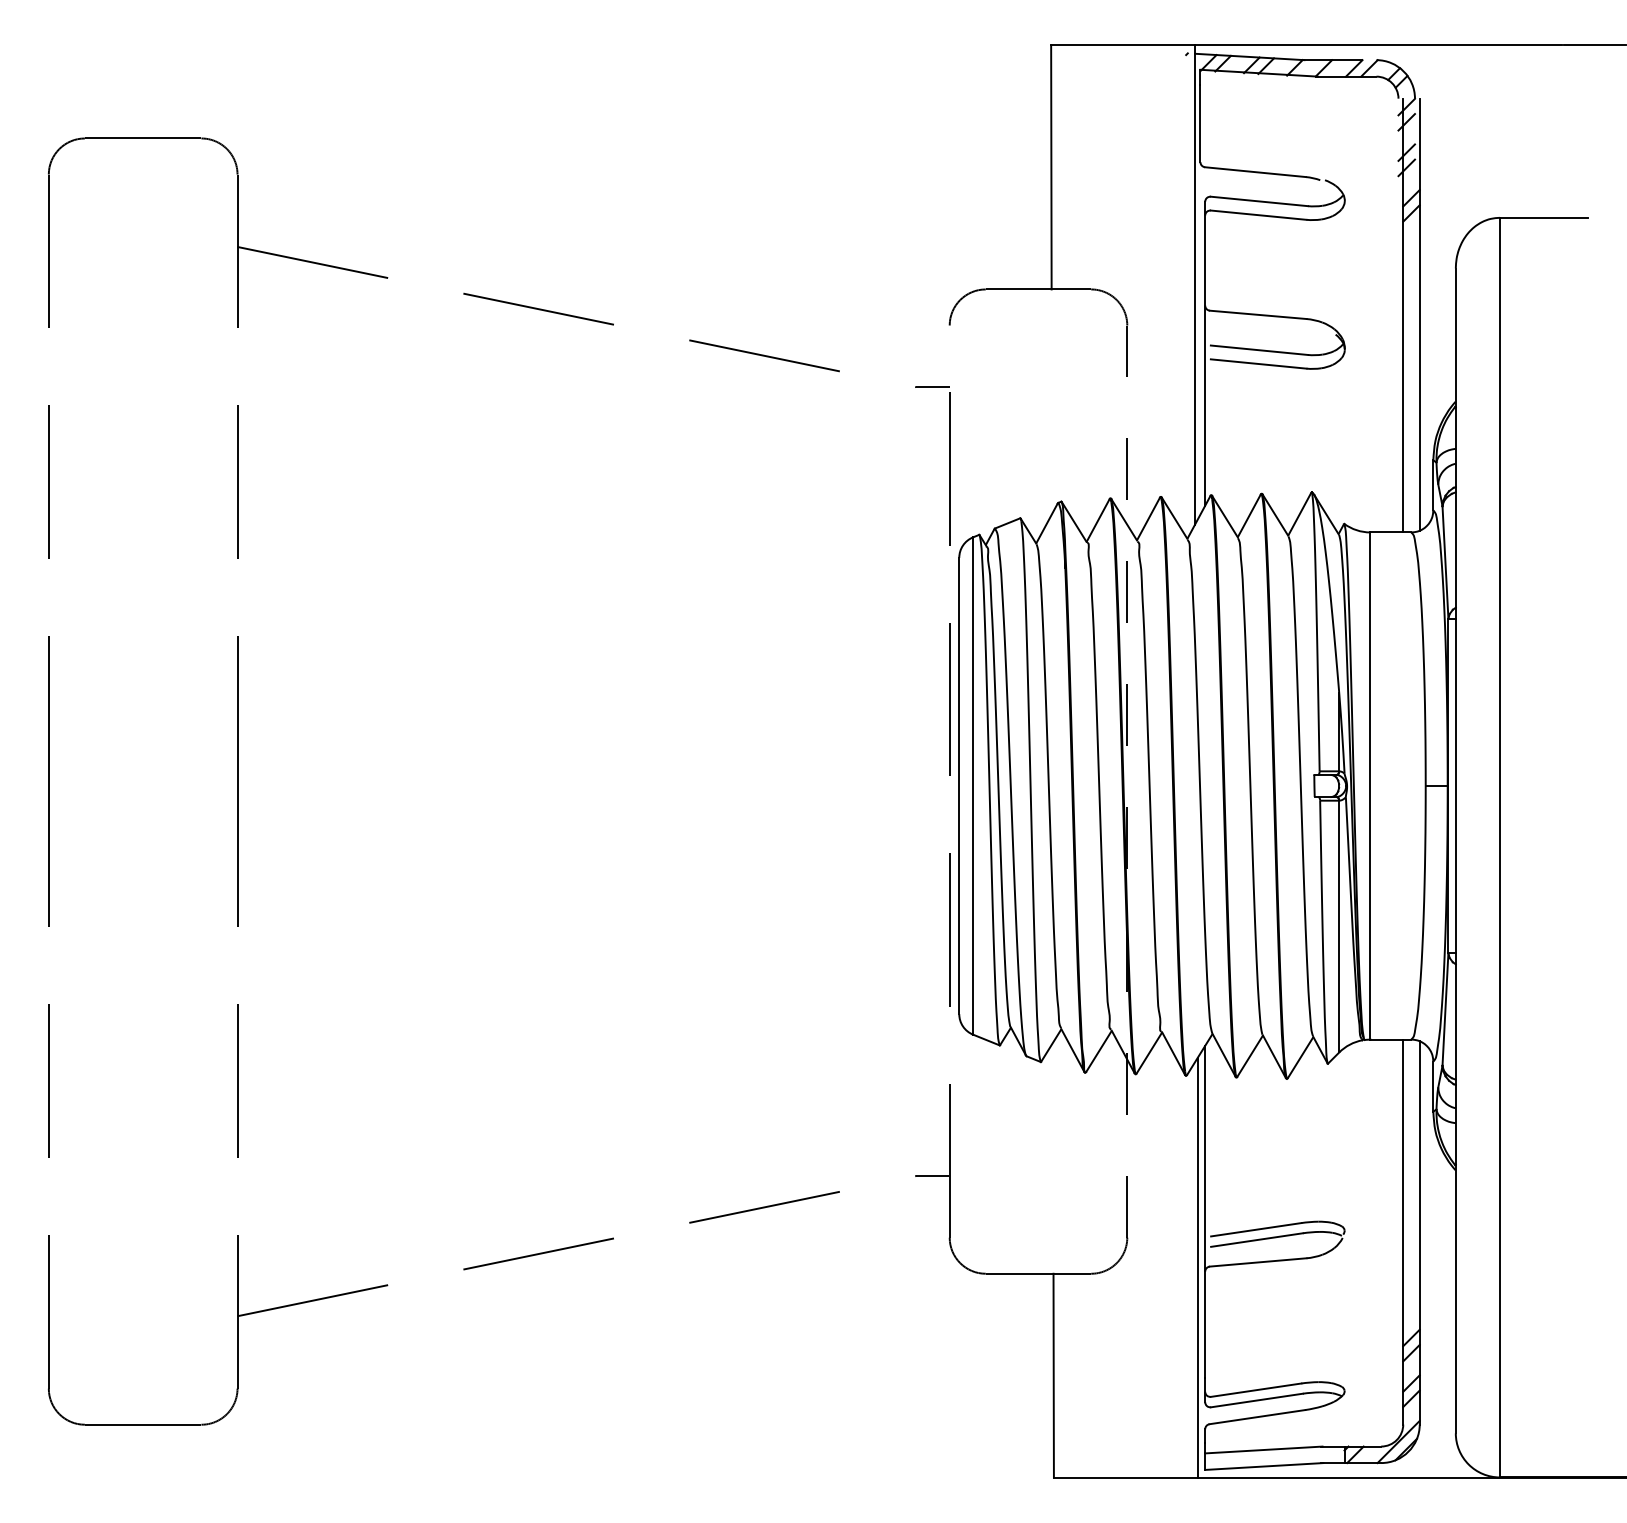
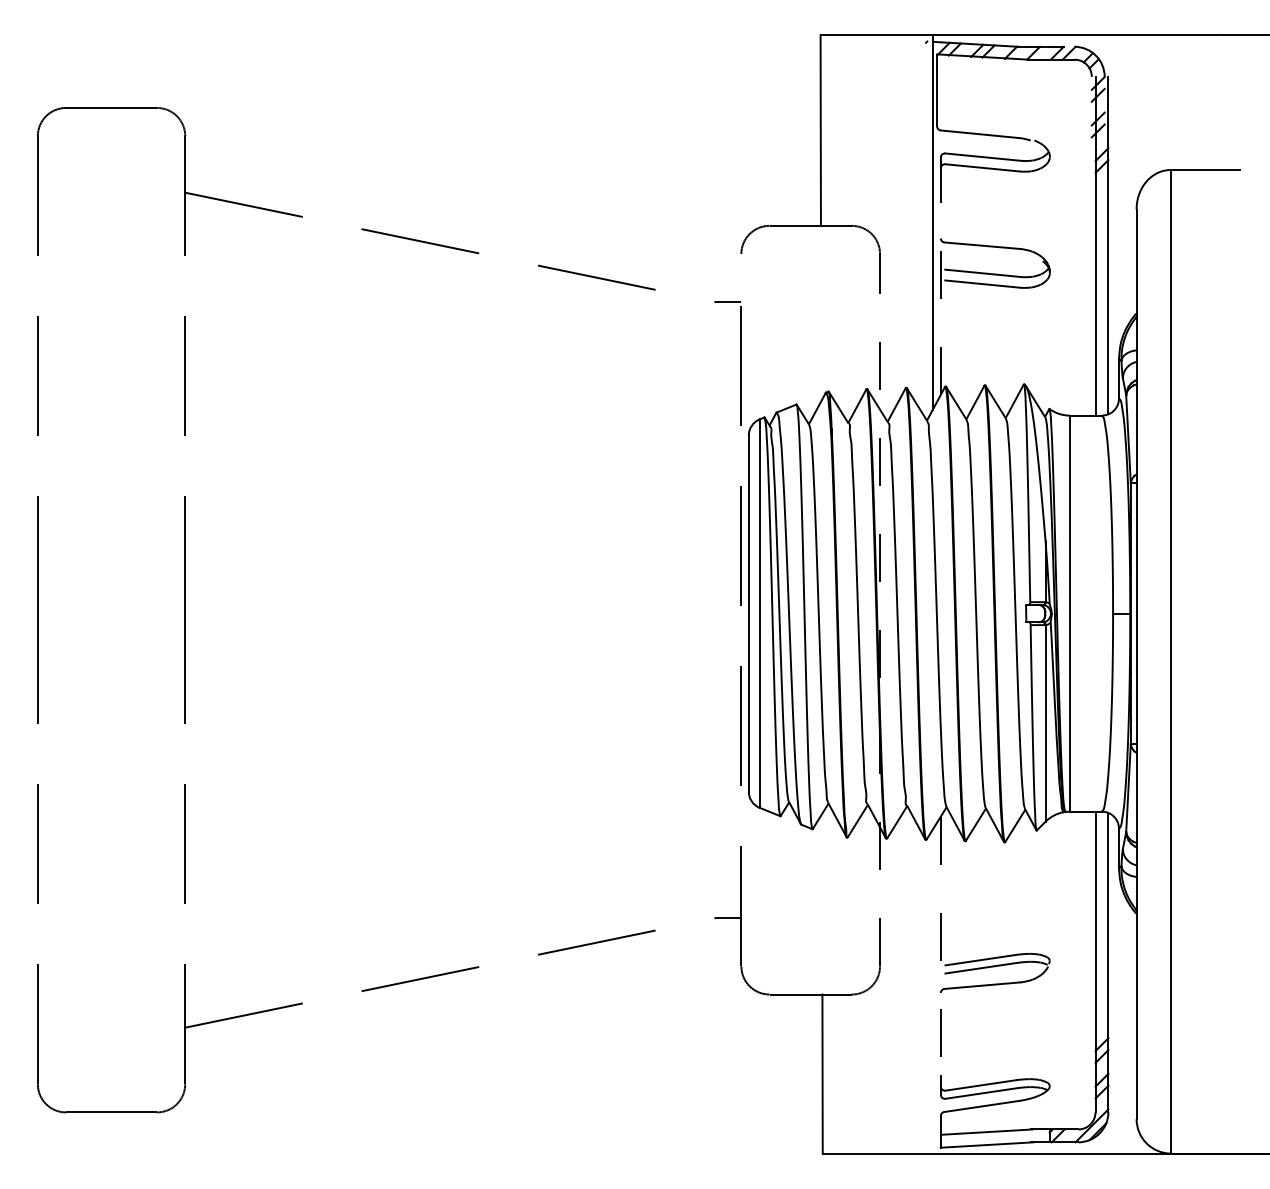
line: (1205, 353) -> (941, 275), solid -> dashed
line: (1205, 1211) -> (941, 945), solid -> dashed
line: (1197, 1267) -> (934, 989), removed

